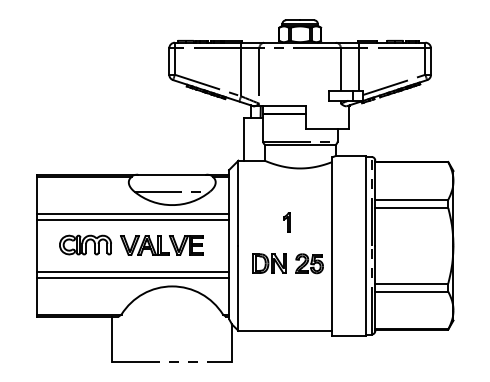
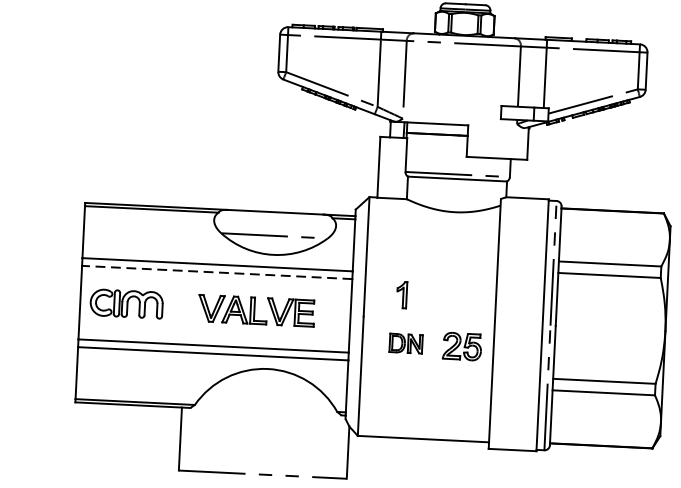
line: (132, 219) -> (216, 272), solid -> dashed
part: (286, 222) -> (401, 295), moved
part: (85, 244) -> (126, 303), moved
part: (269, 263) -> (406, 343), size x0.7

